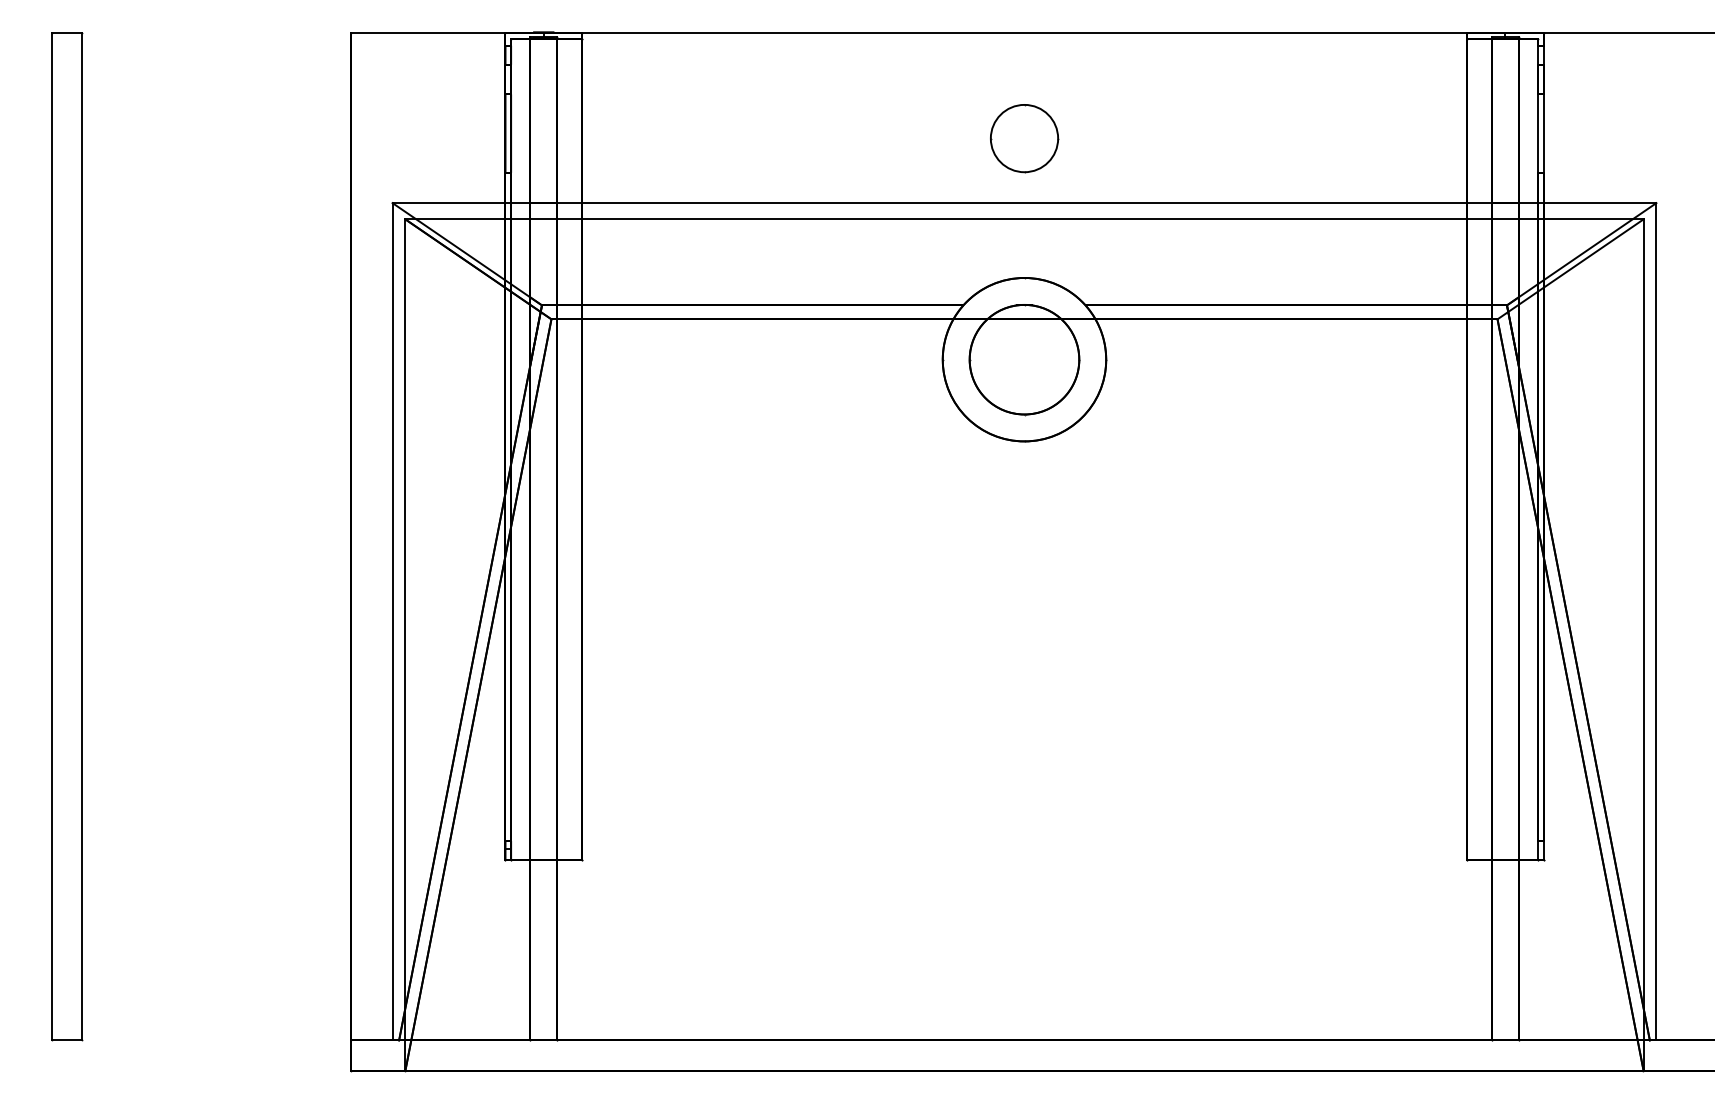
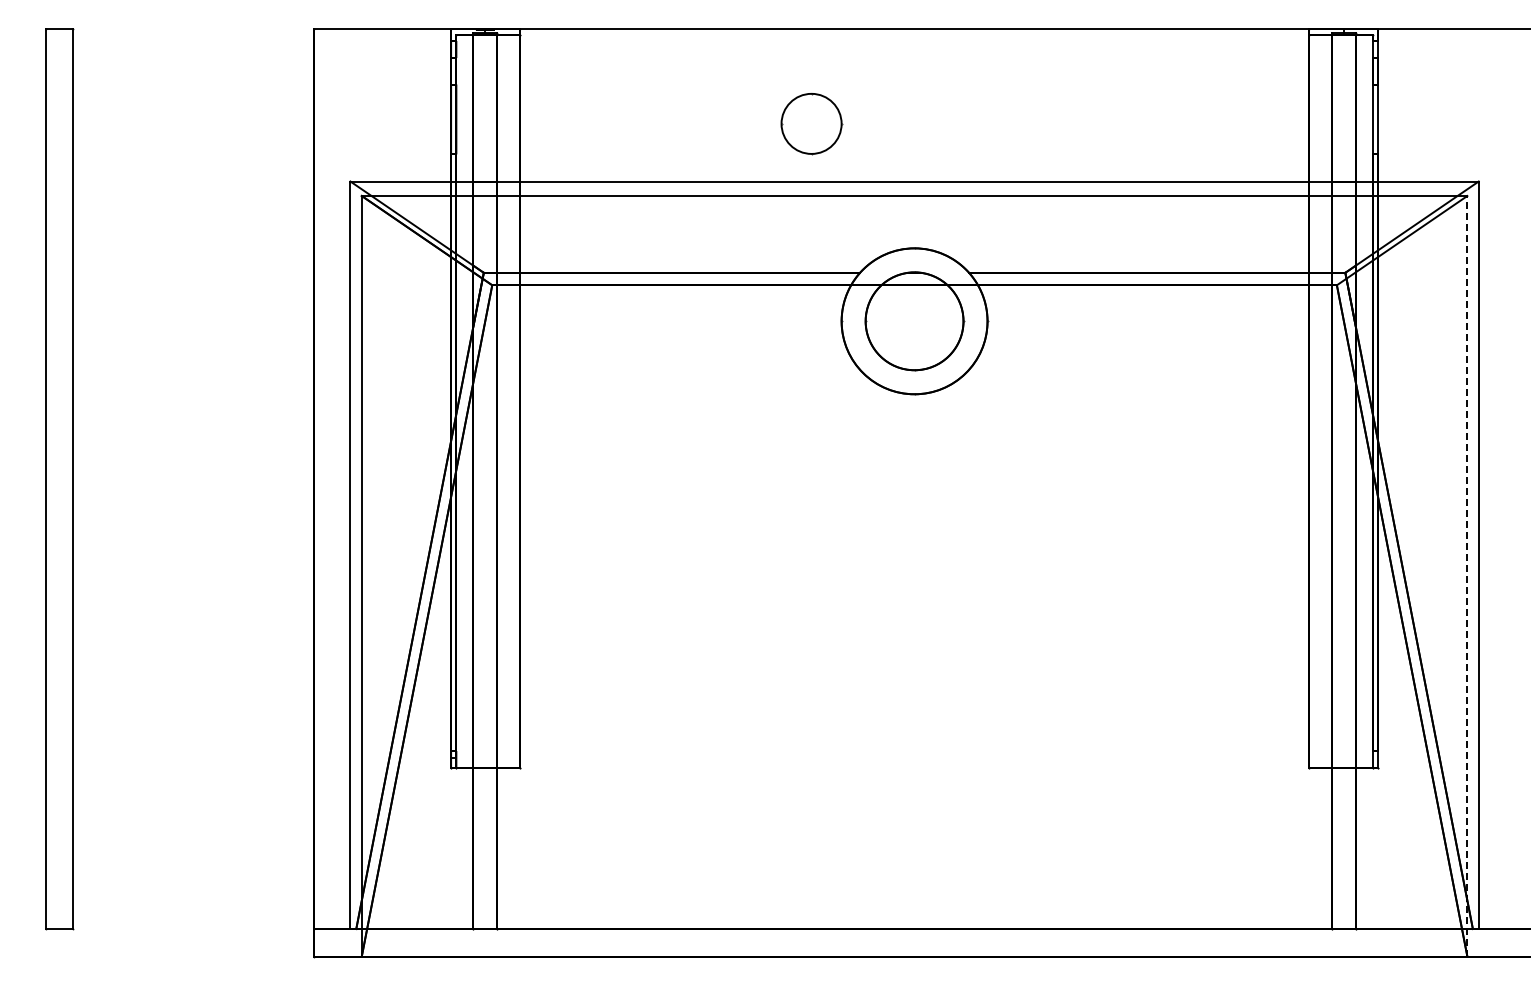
part: (1024, 139) -> (811, 124), moved
line: (1643, 644) -> (1467, 575), solid -> dashed

